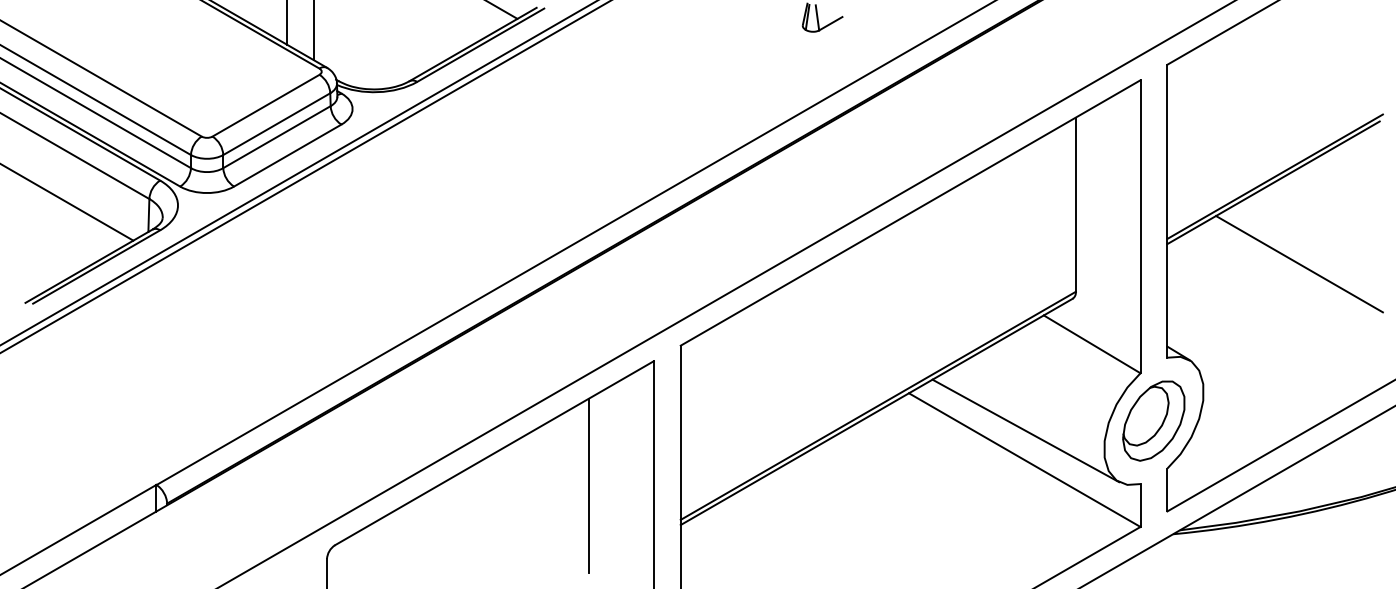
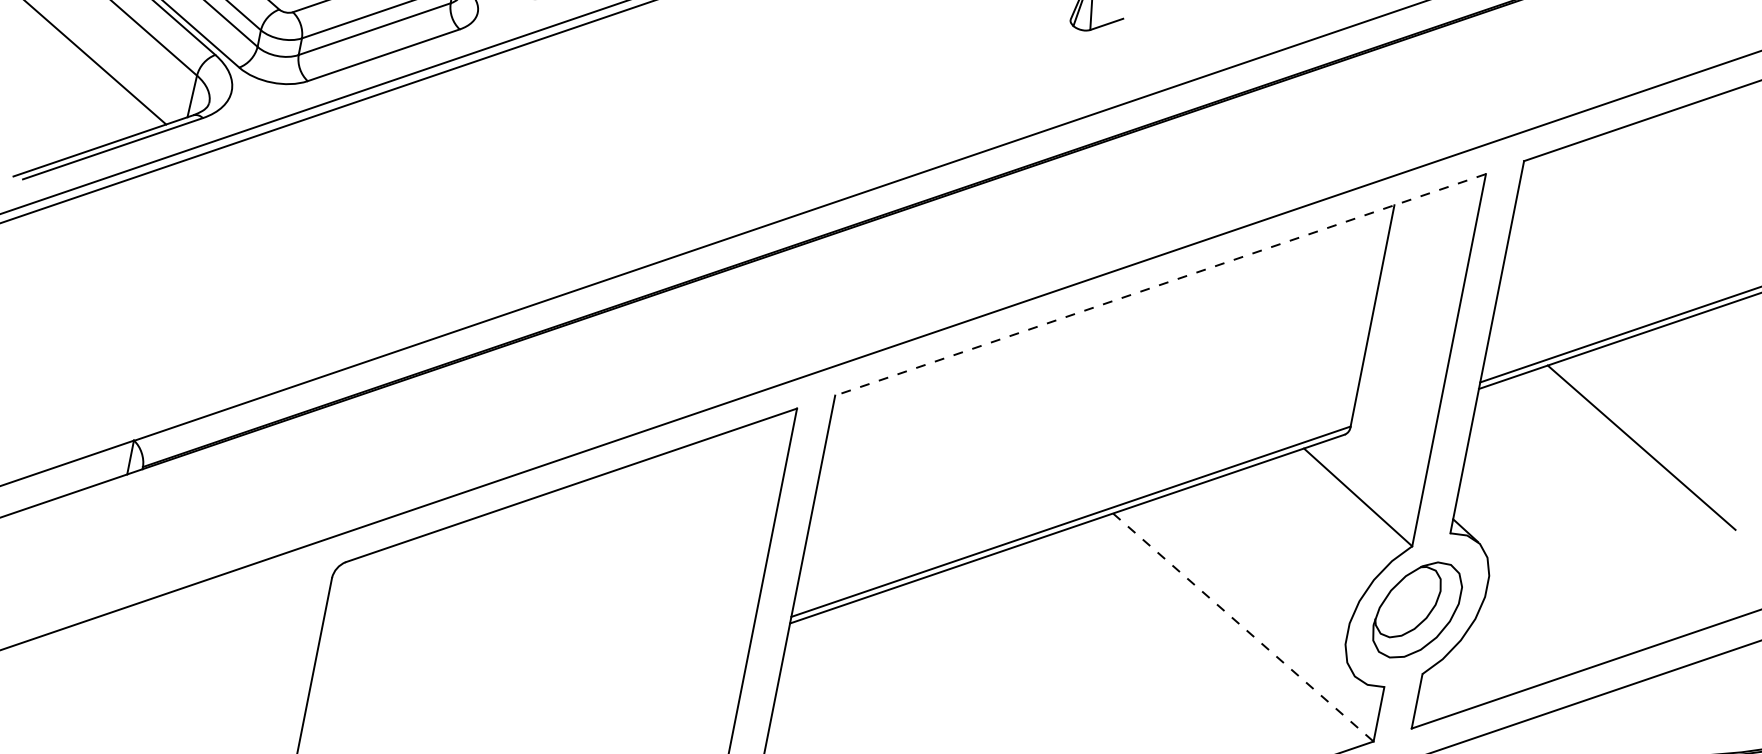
line: (910, 213) -> (1160, 285), solid -> dashed
line: (1025, 430) -> (1251, 590), removed
line: (1024, 460) -> (1242, 627), solid -> dashed
line: (589, 485) -> (684, 550), removed

